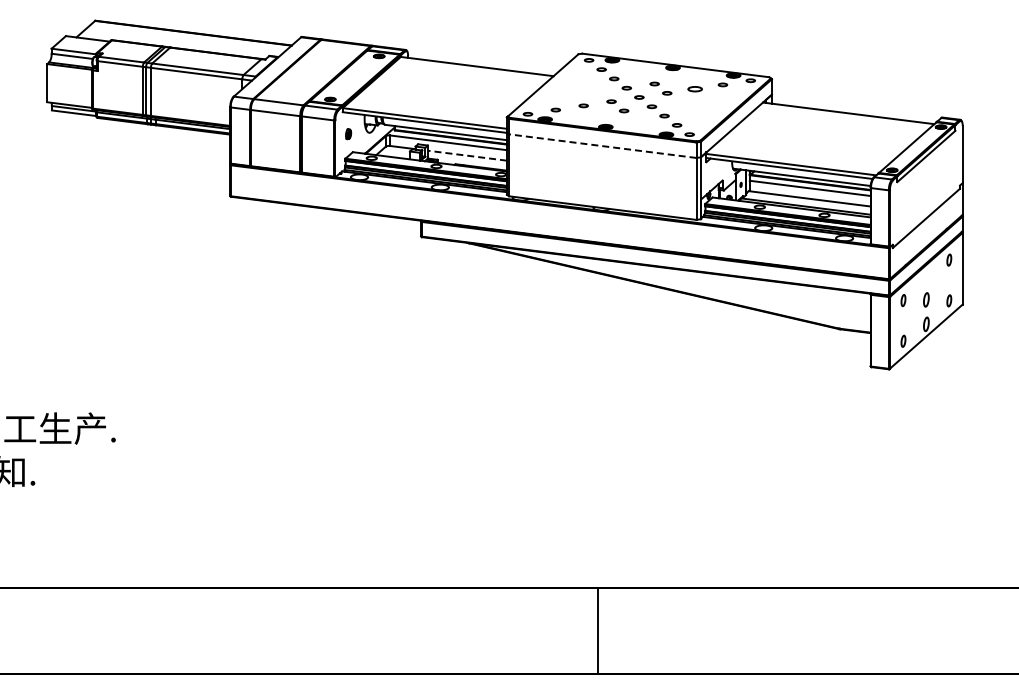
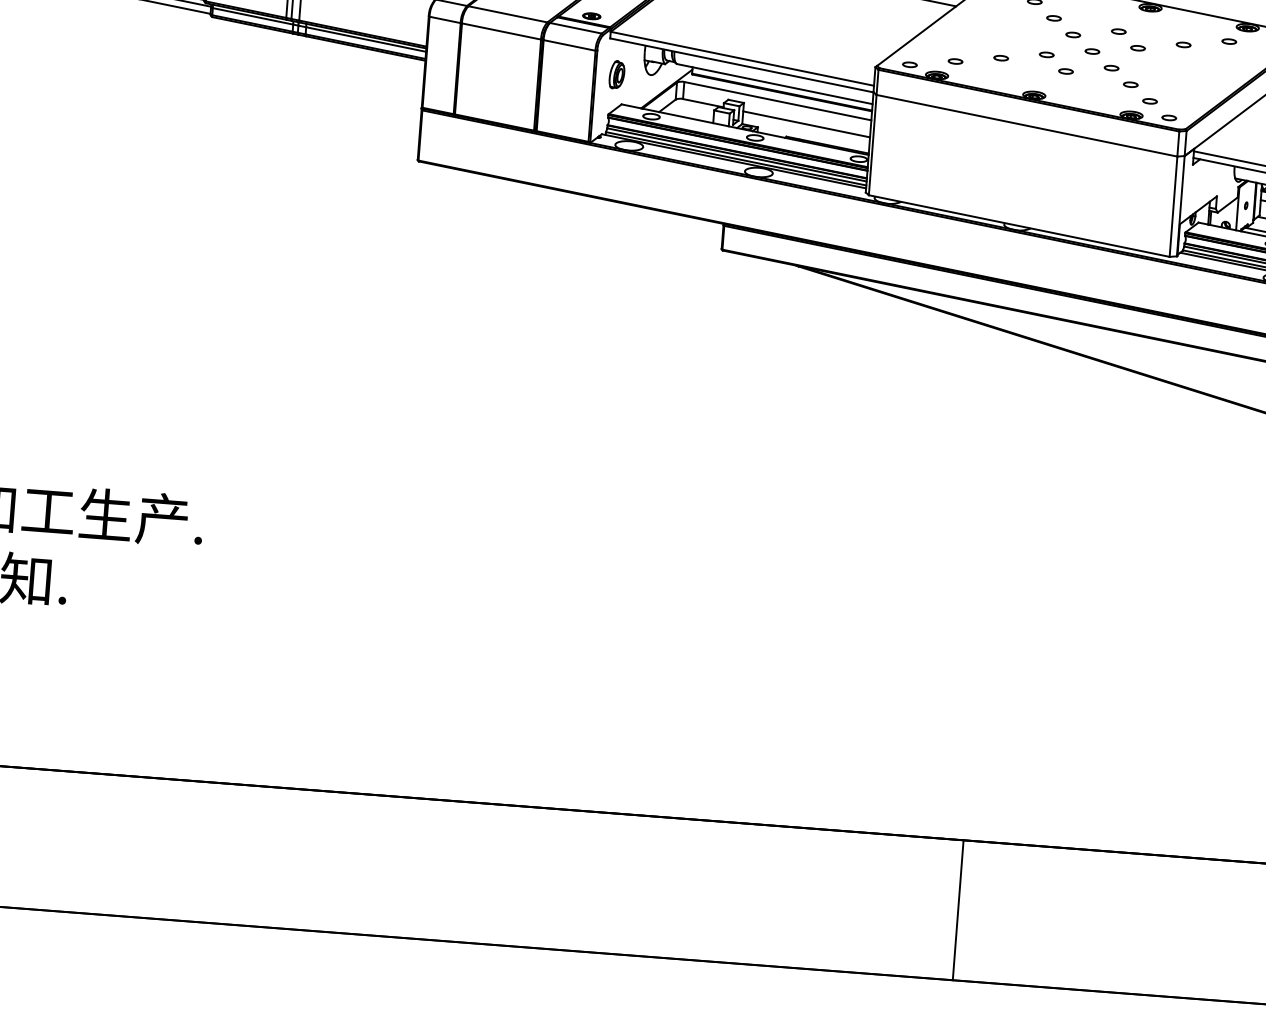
part: (694, 88) -> (1182, 43), size x0.62
part: (348, 133) -> (616, 73), size x1.67
line: (602, 146) -> (1026, 126), dashed -> solid
line: (467, 155) -> (806, 124), dashed -> solid

